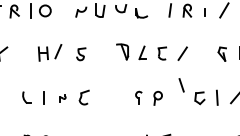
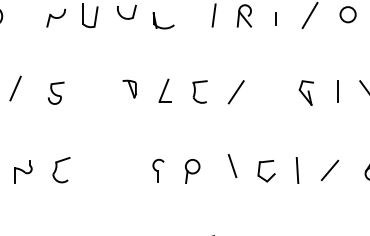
part: (122, 51) -> (129, 88), size x0.62
line: (181, 85) -> (232, 166), moved
part: (62, 98) -> (22, 171), size x1.67

